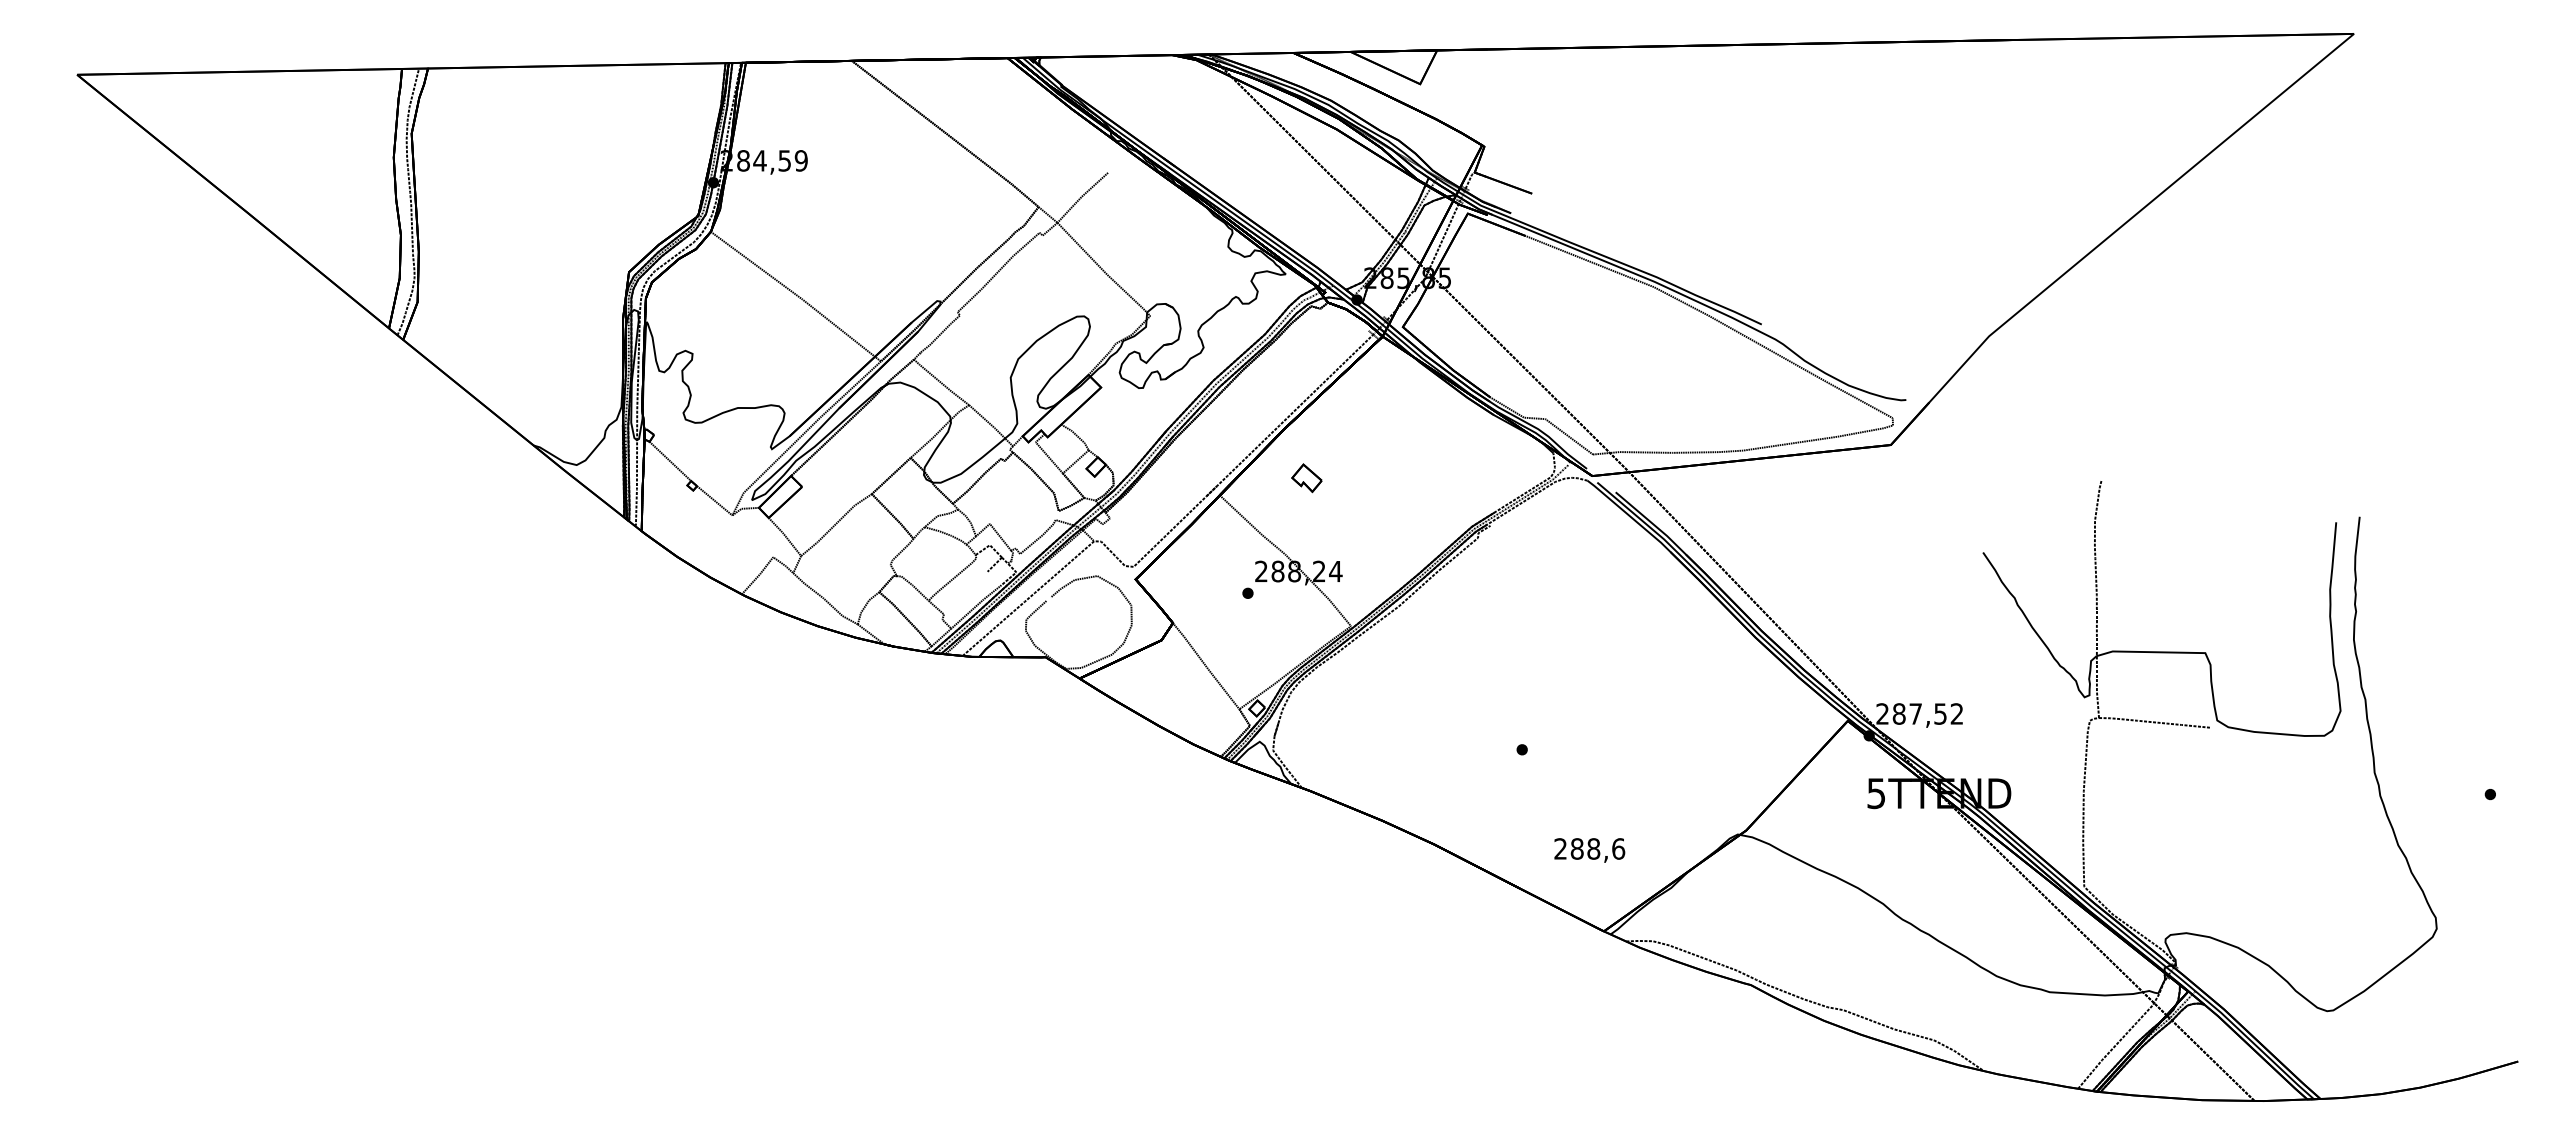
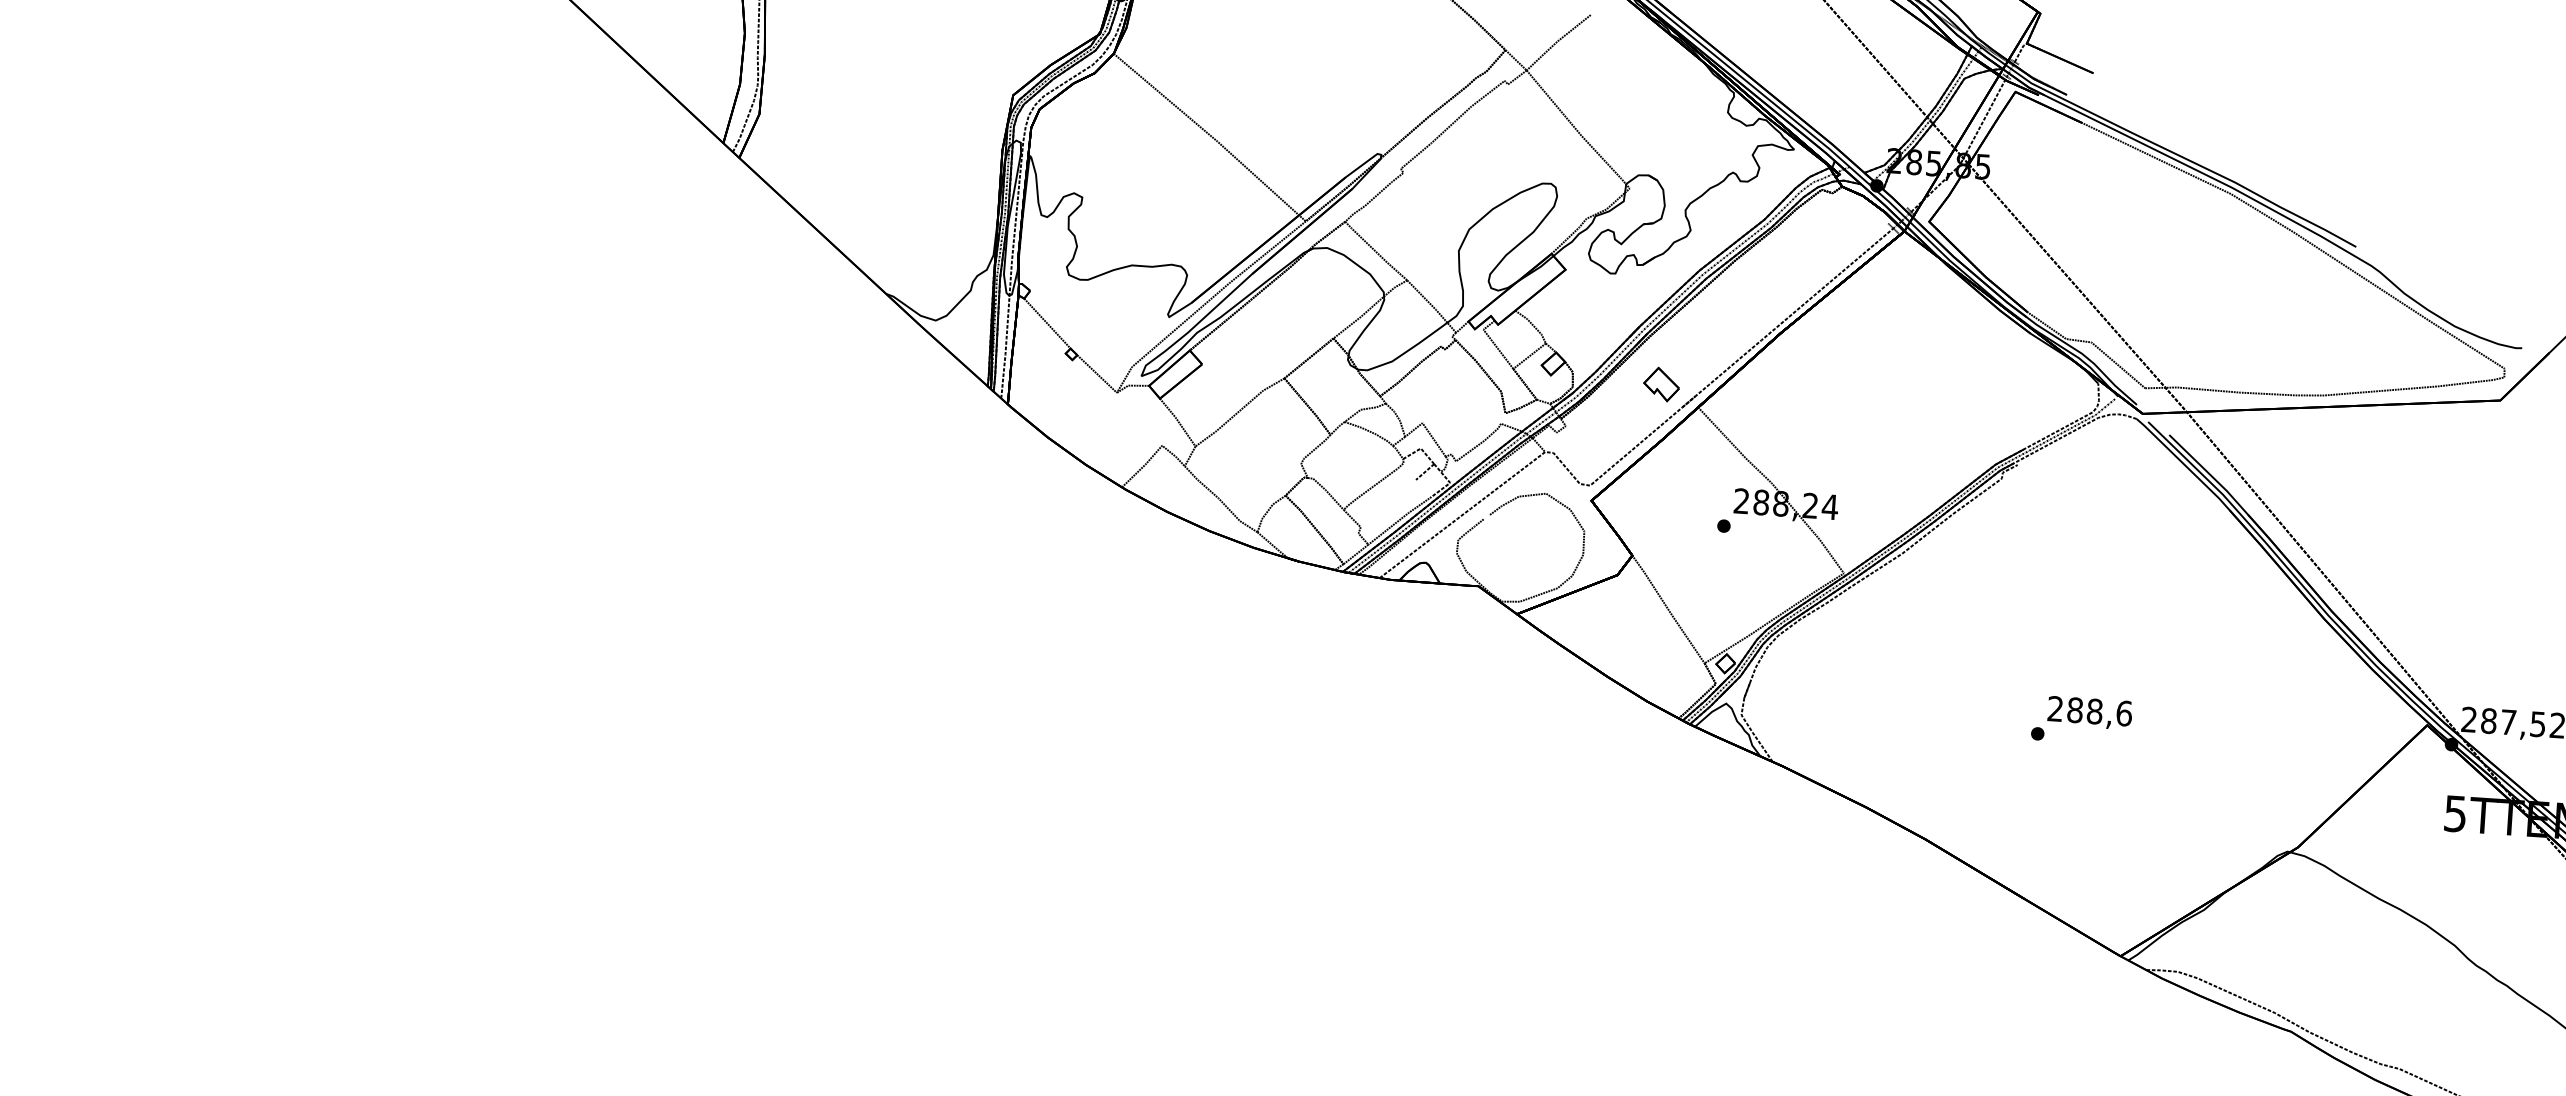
part: (1306, 478) -> (1661, 384), moved
text: (1589, 850) -> (2089, 713), moved

